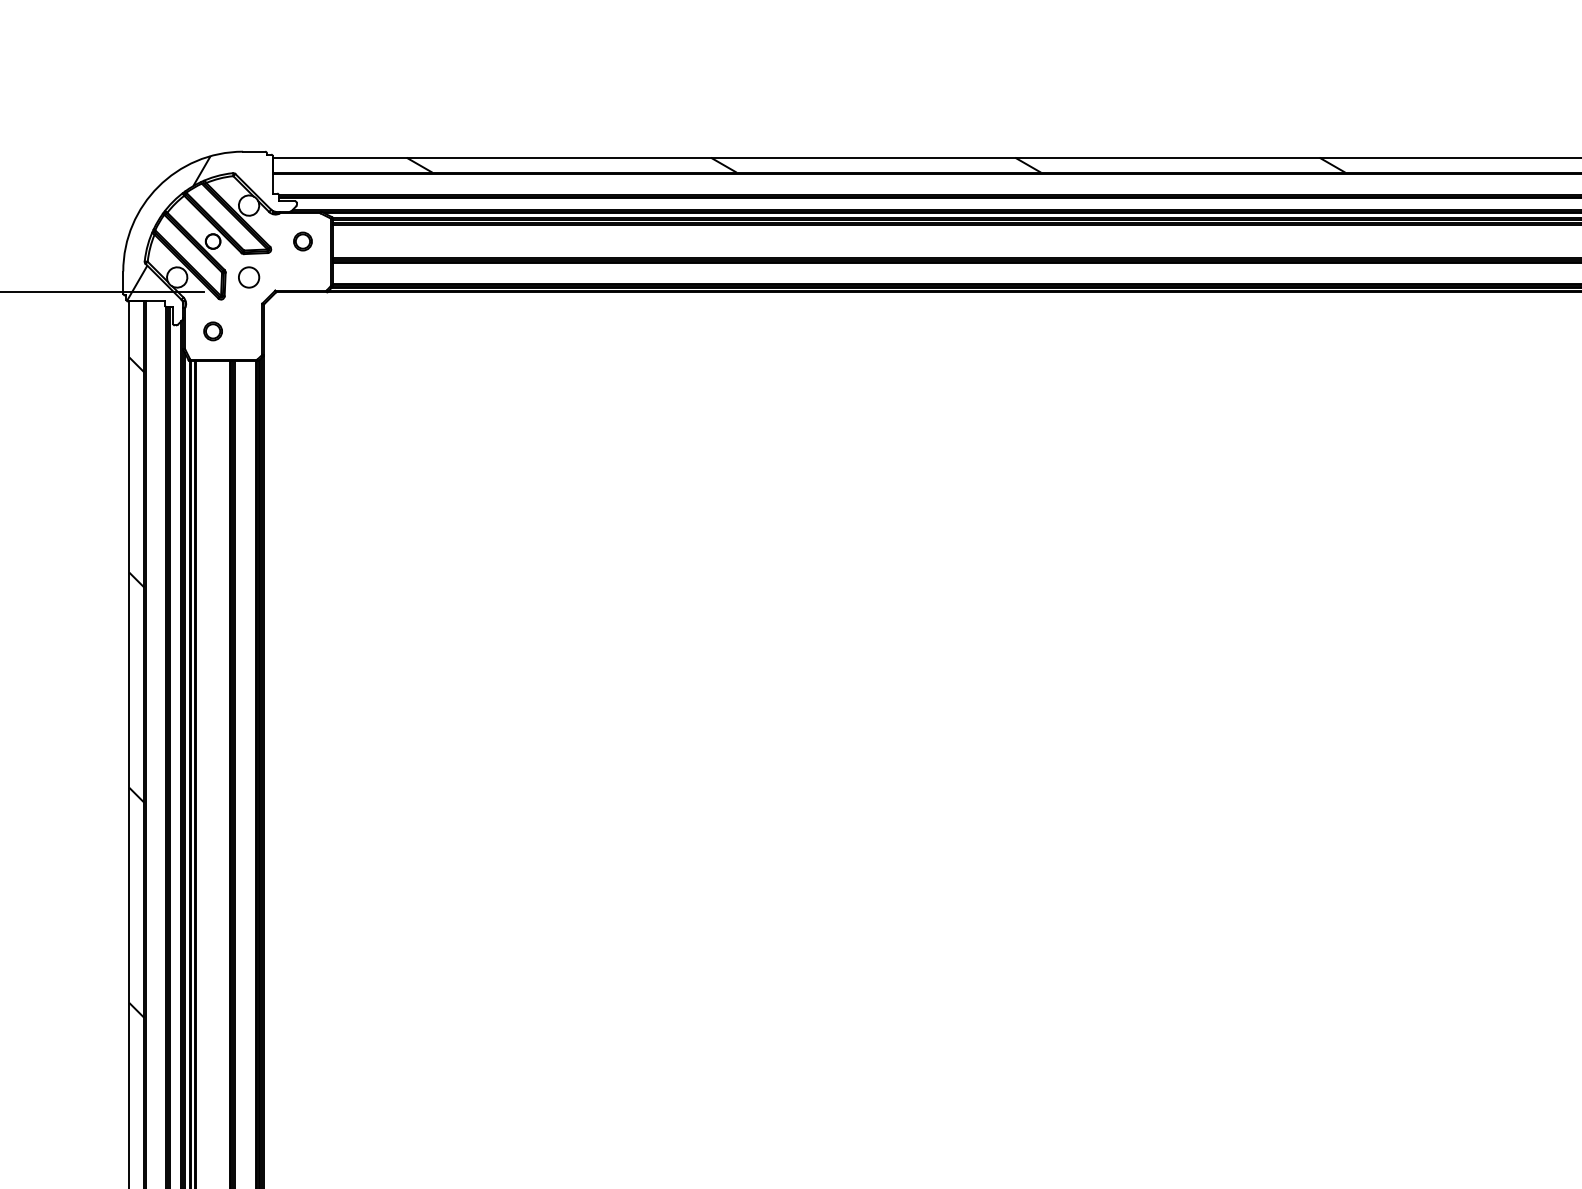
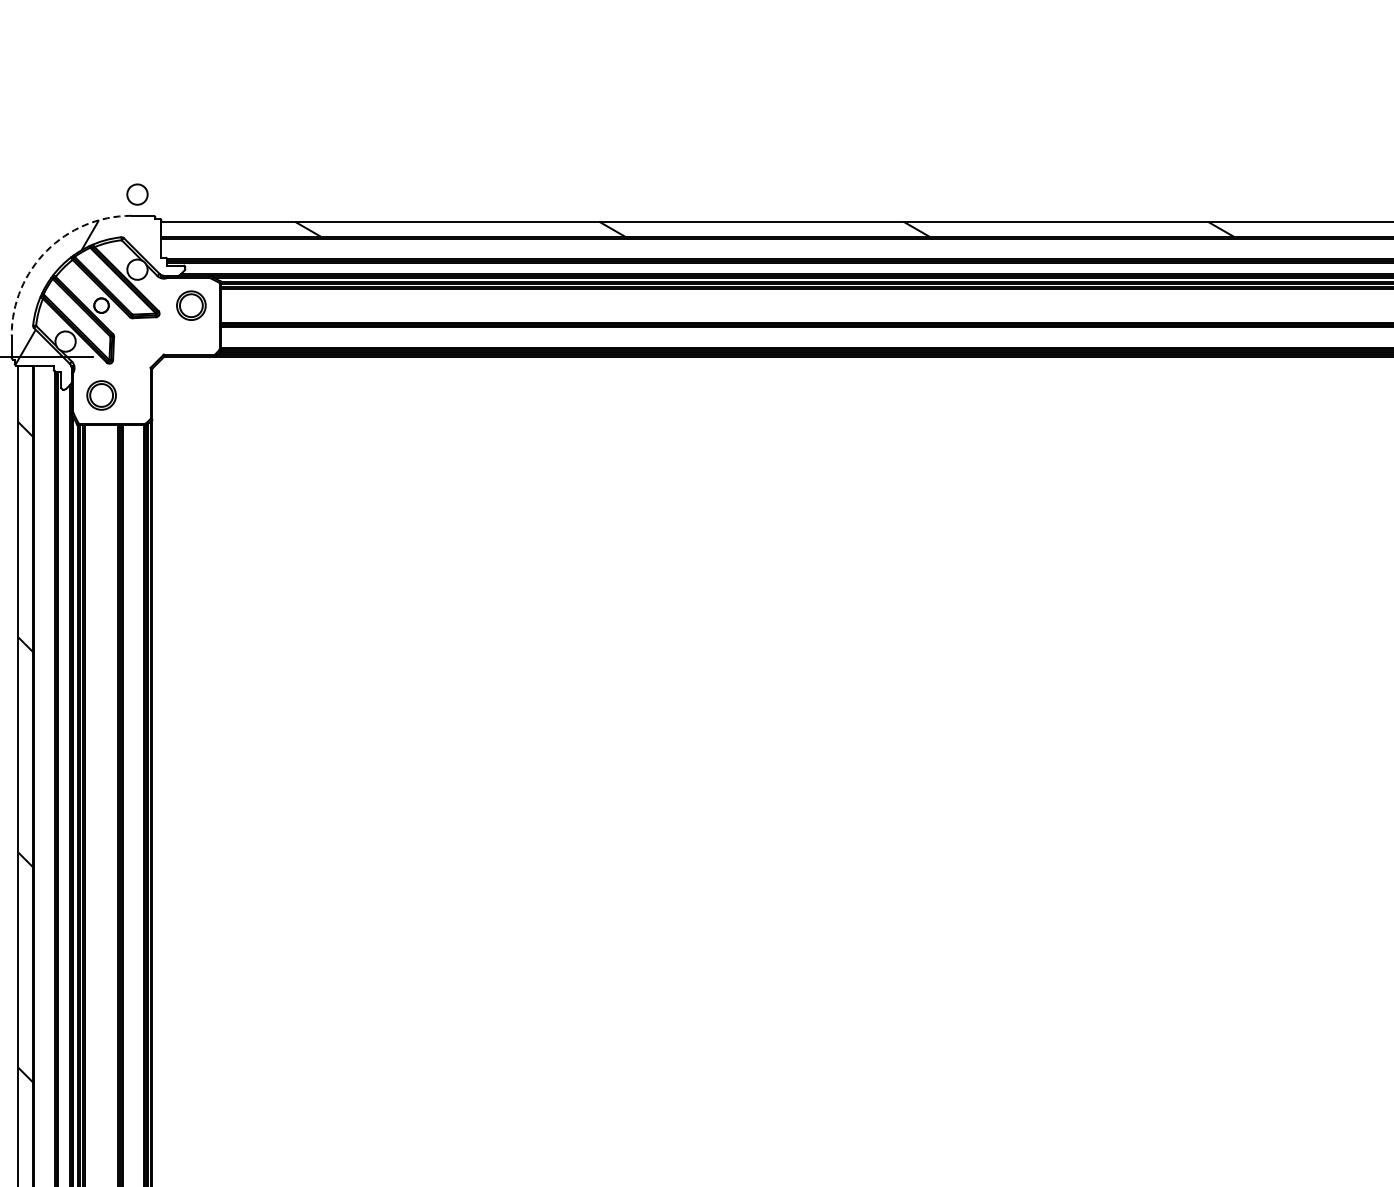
arc: (158, 186) -> (46, 250), solid -> dashed
part: (302, 241) -> (190, 305), size x1.6
circle: (249, 277) -> (137, 194), moved
part: (212, 331) -> (100, 395), size x1.6

